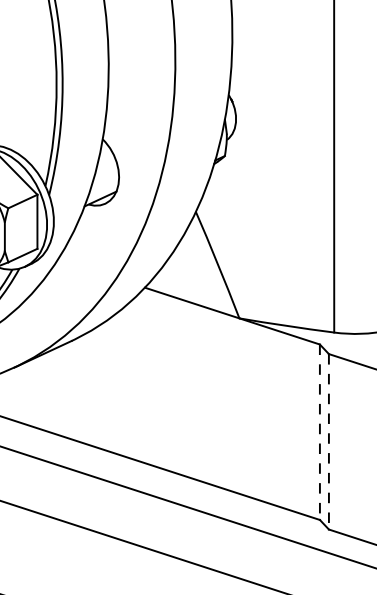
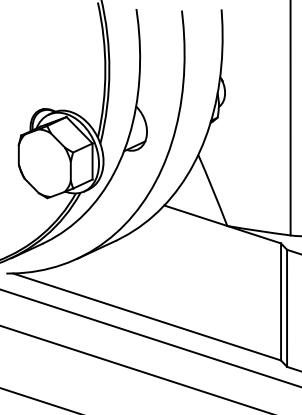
line: (320, 431) -> (281, 301), dashed -> solid
line: (329, 442) -> (287, 308), dashed -> solid

